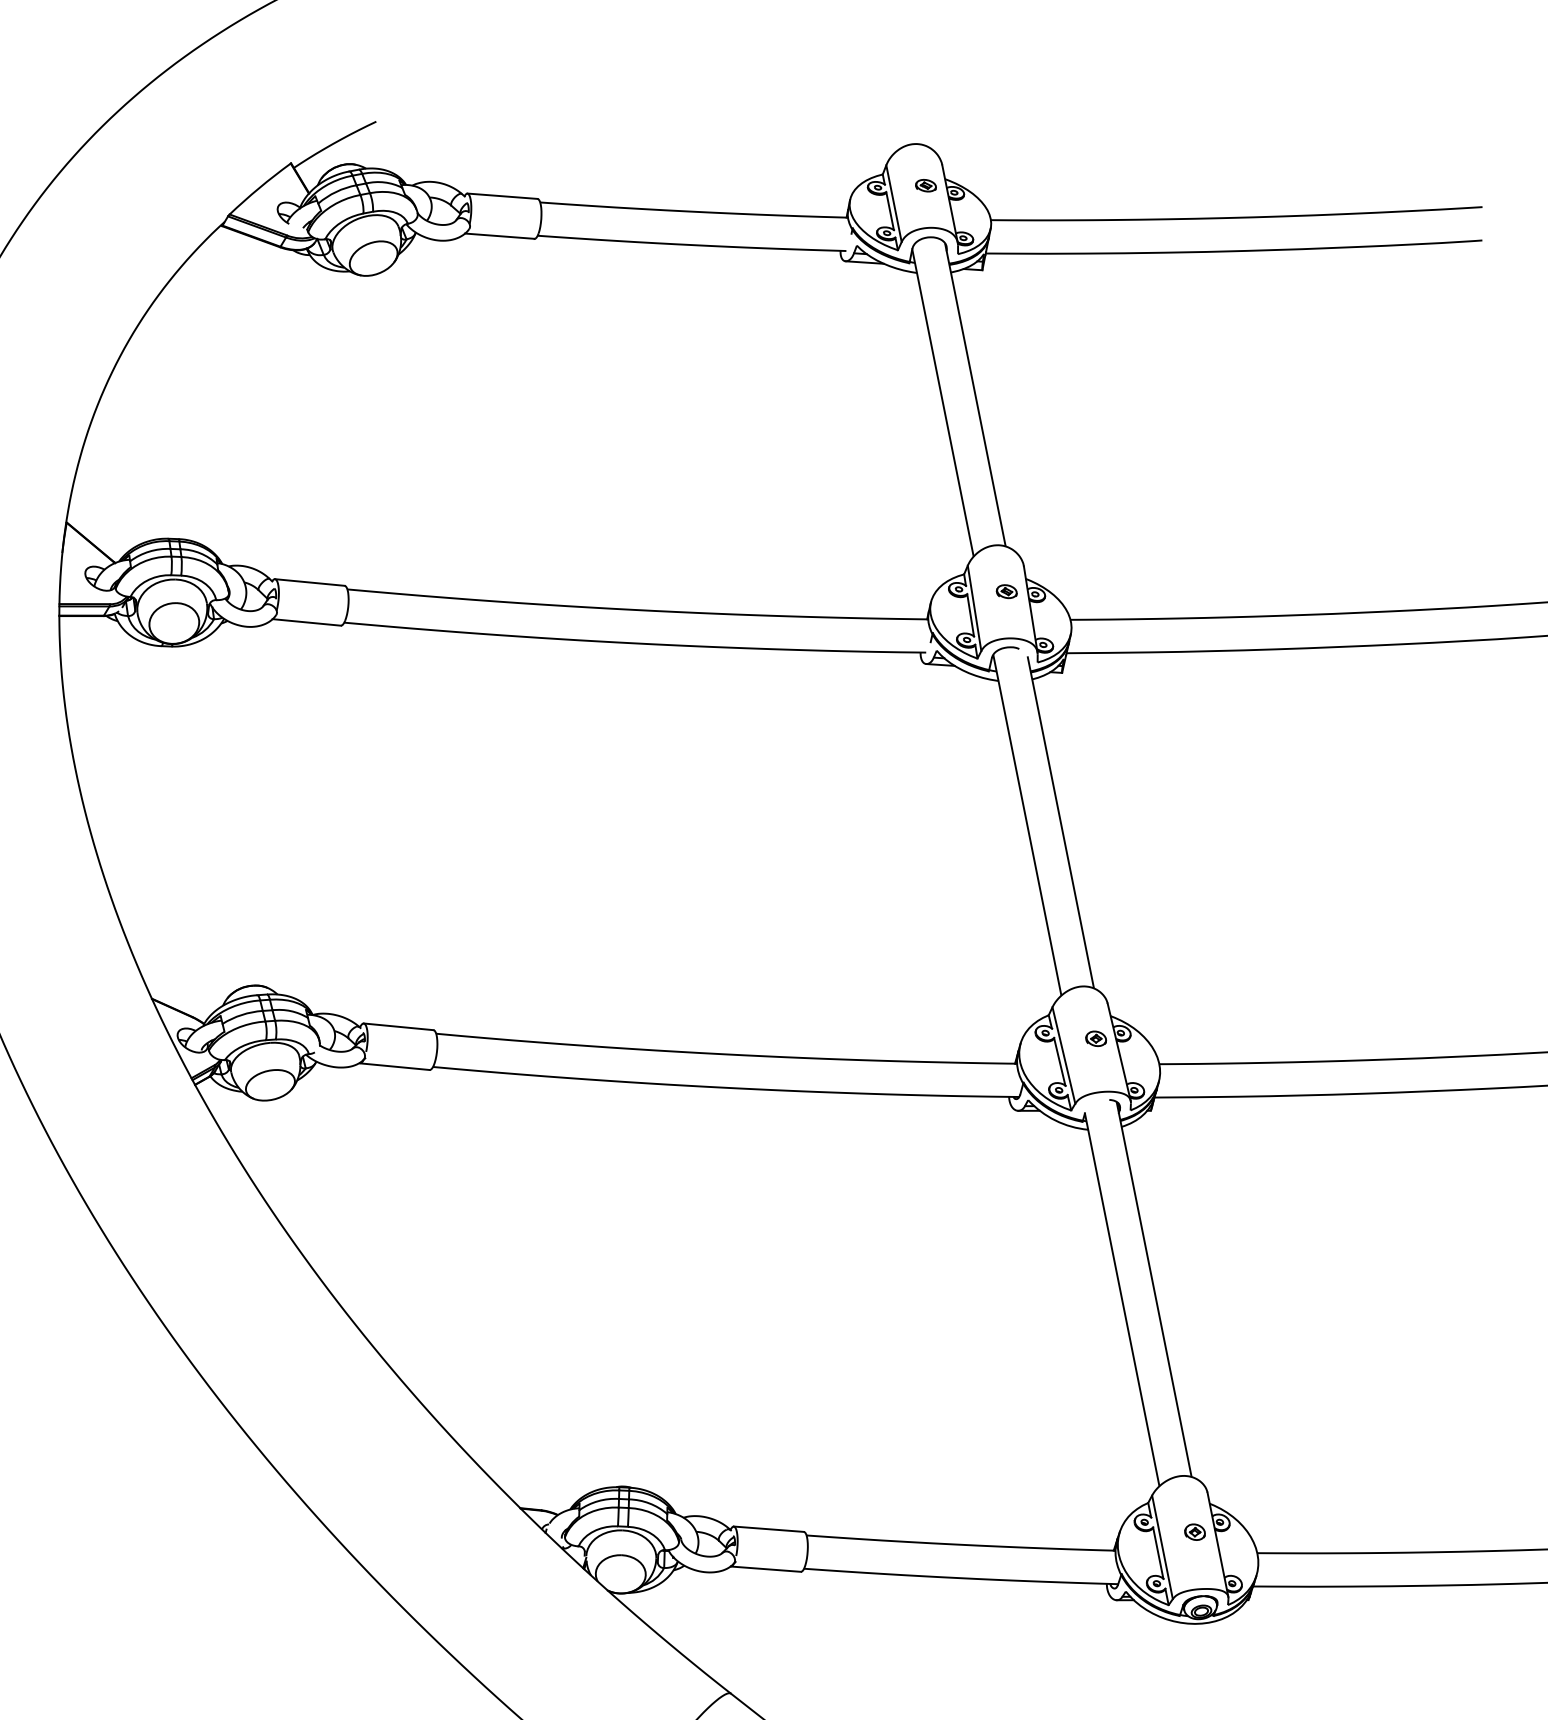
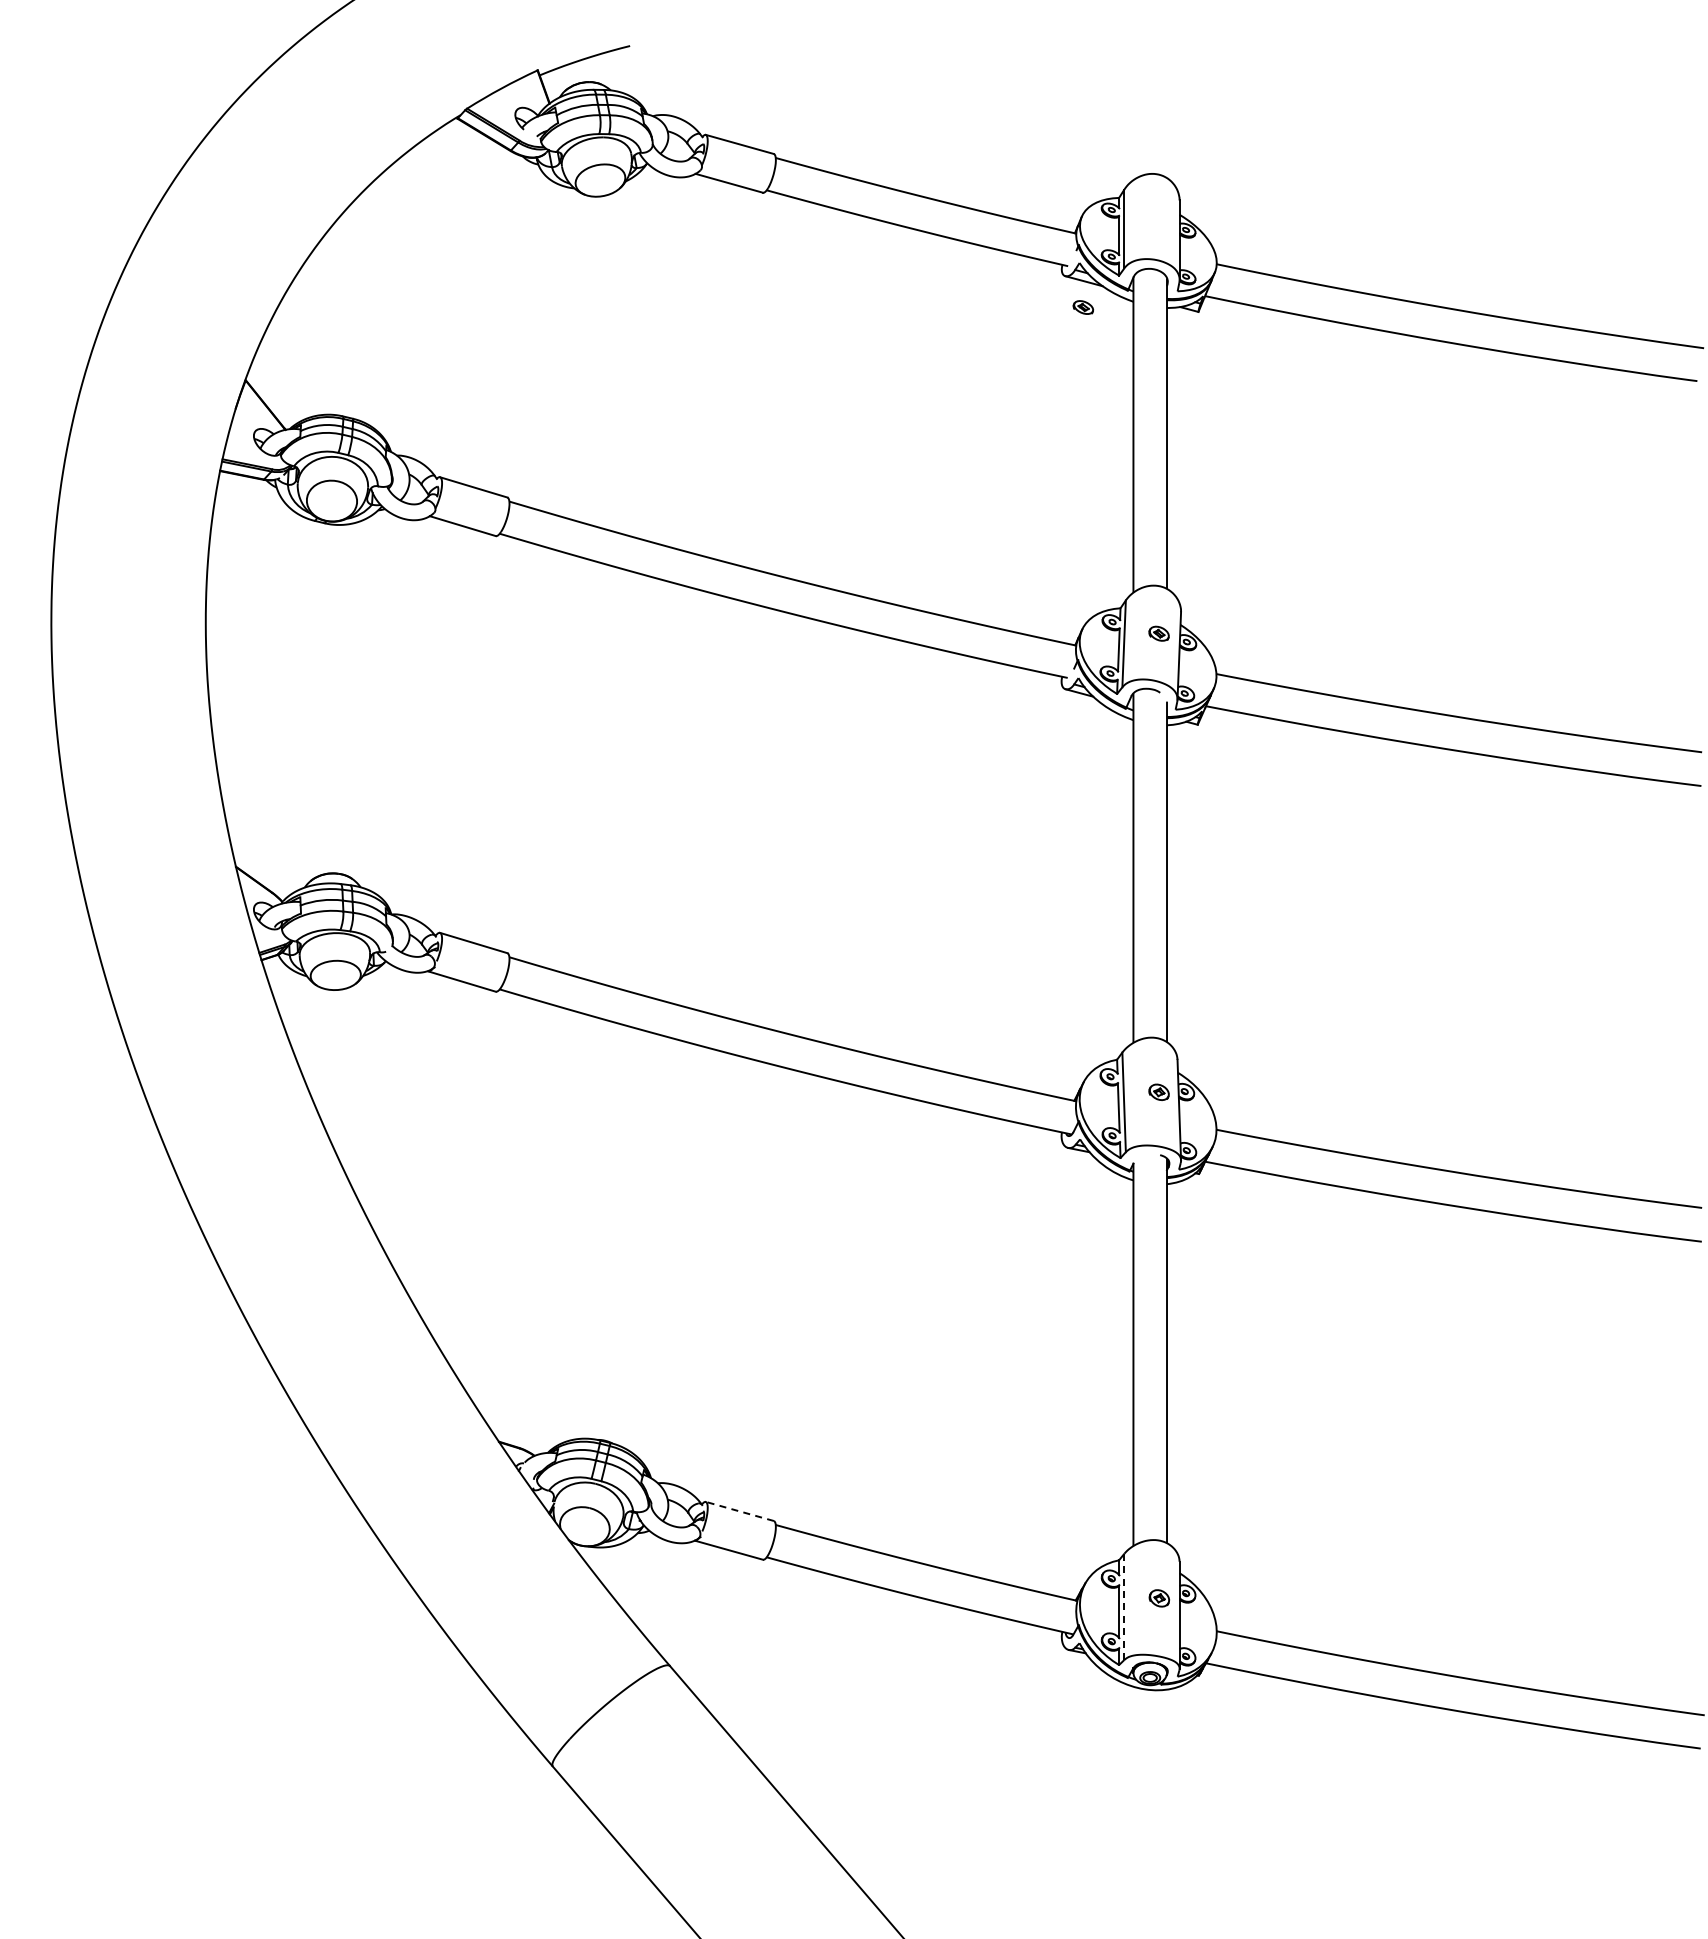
part: (925, 185) -> (1083, 307), moved
line: (768, 1529) -> (739, 1511), solid -> dashed
line: (1162, 1546) -> (1124, 1606), solid -> dashed

